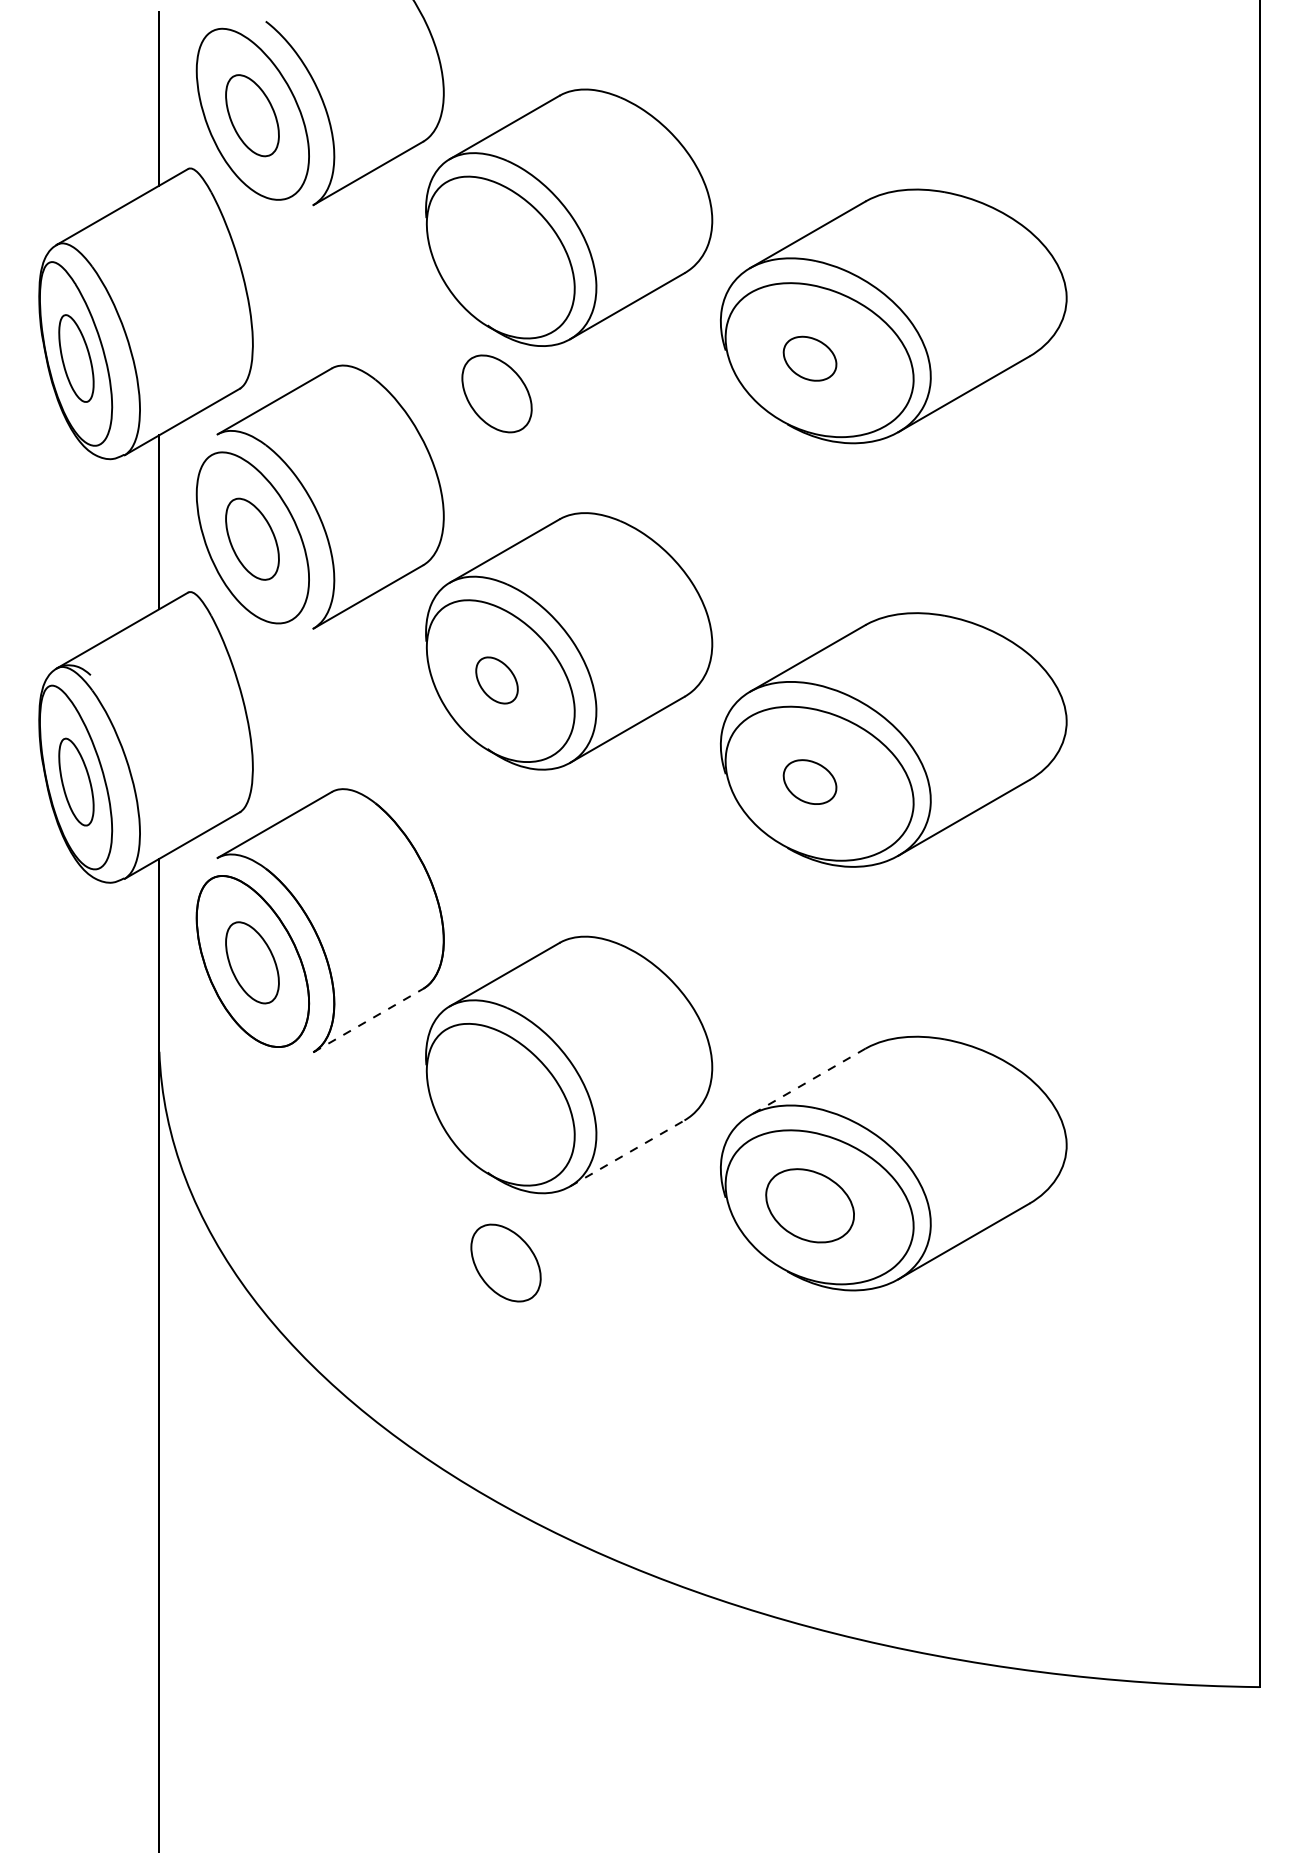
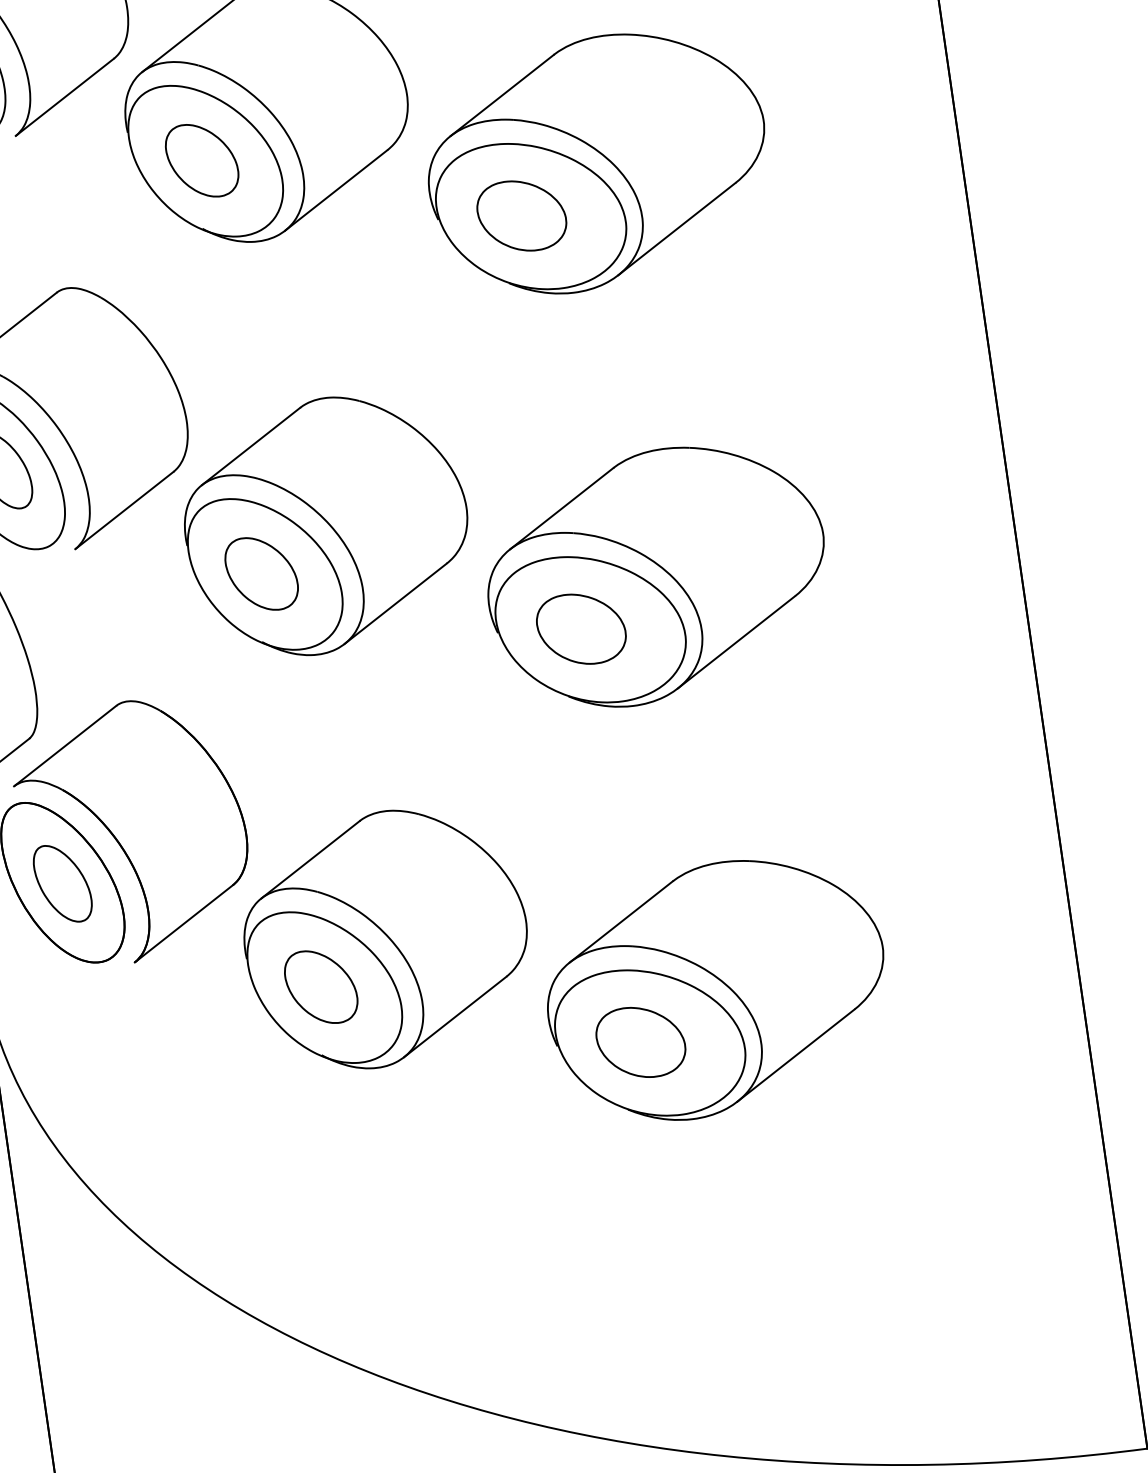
part: (809, 358) -> (521, 215), size x1.67
part: (496, 393) -> (201, 160), moved
part: (496, 680) -> (261, 573), size x1.67
part: (809, 781) -> (580, 628), size x1.67
line: (368, 1020) -> (184, 923), dashed -> solid
line: (807, 1082) -> (621, 922), dashed -> solid
line: (627, 1153) -> (455, 1016), dashed -> solid
part: (505, 1262) -> (320, 986), moved

